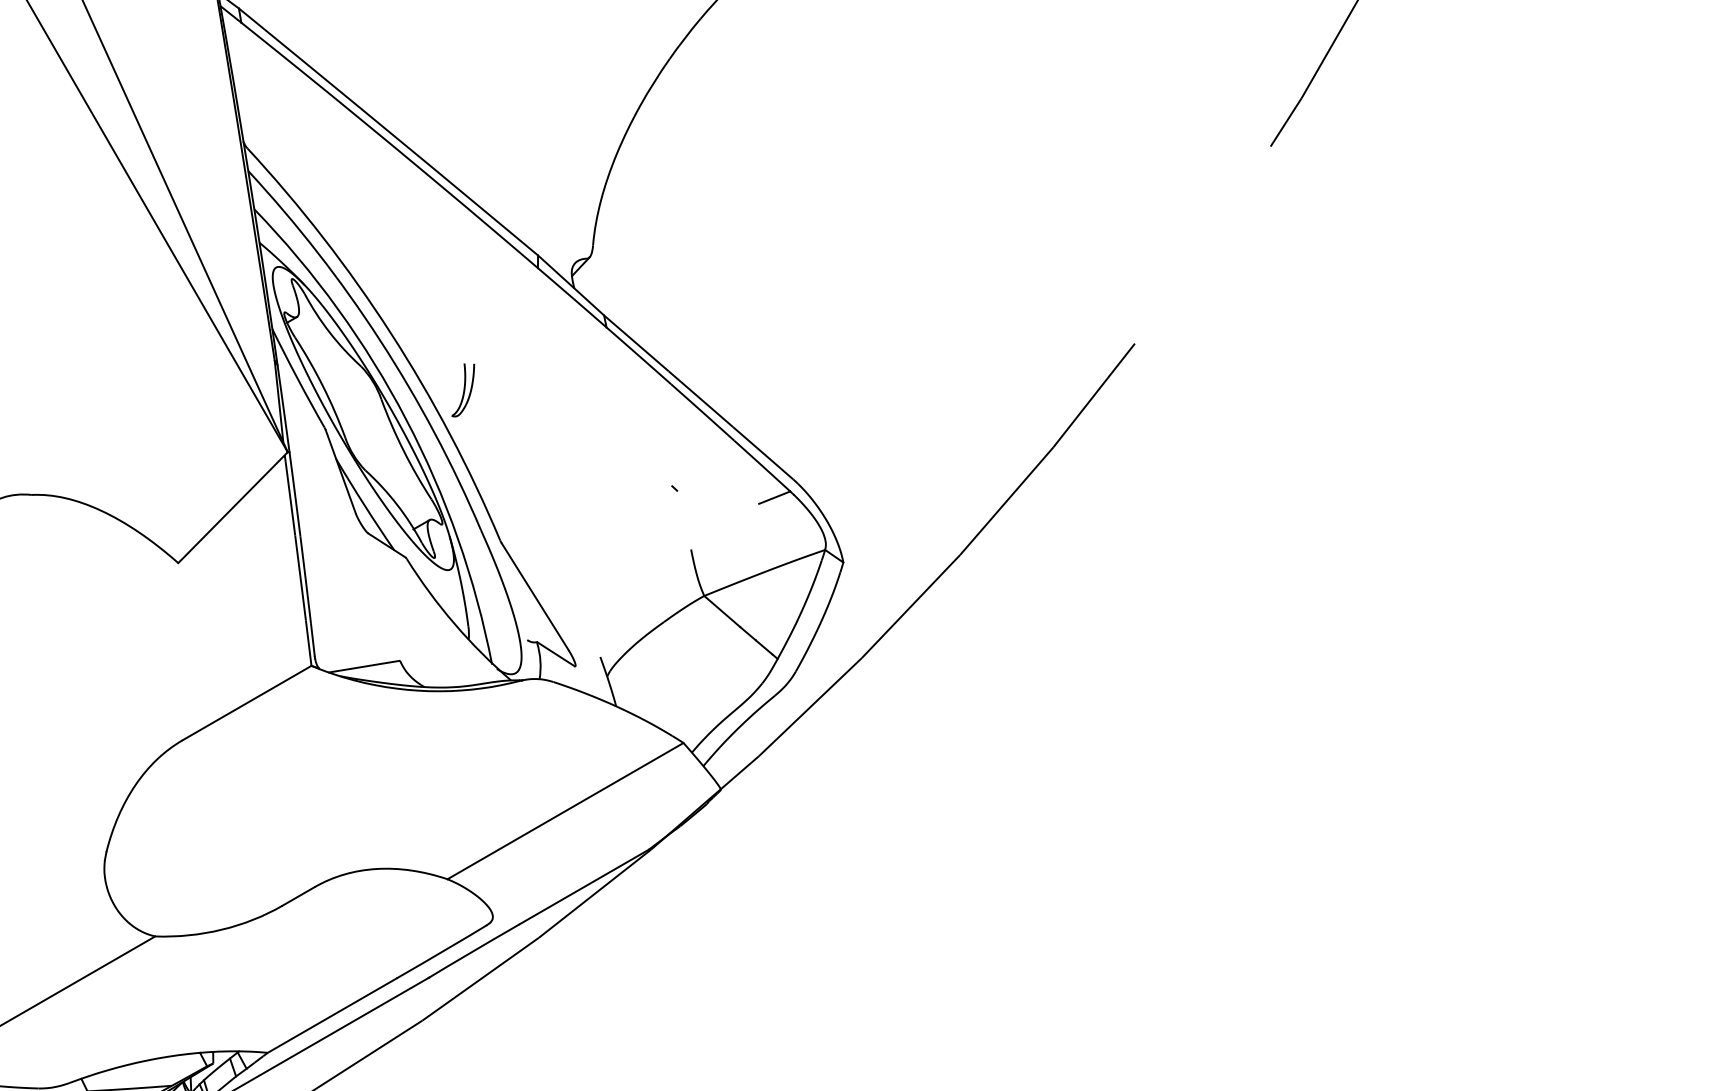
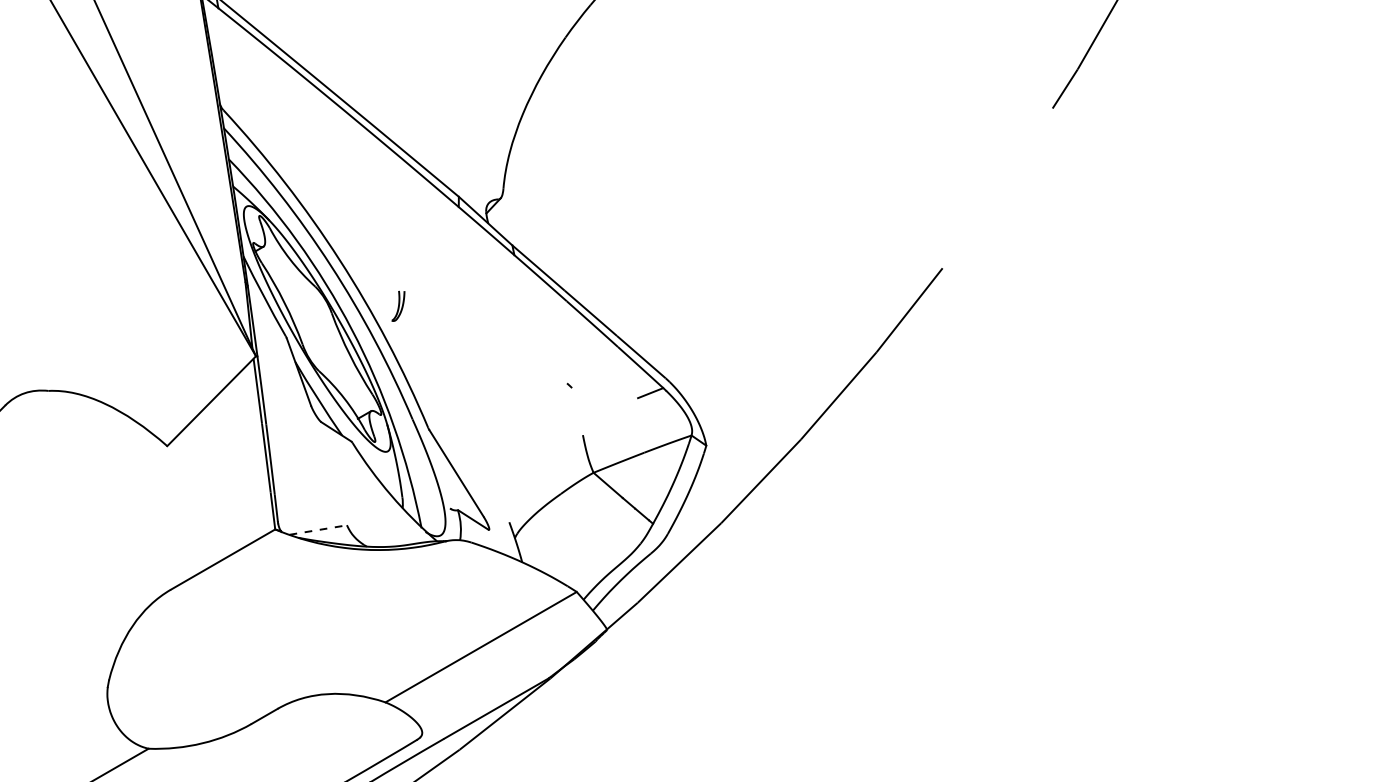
part: (463, 390) -> (398, 306), size x0.7
line: (364, 666) -> (318, 529), solid -> dashed

